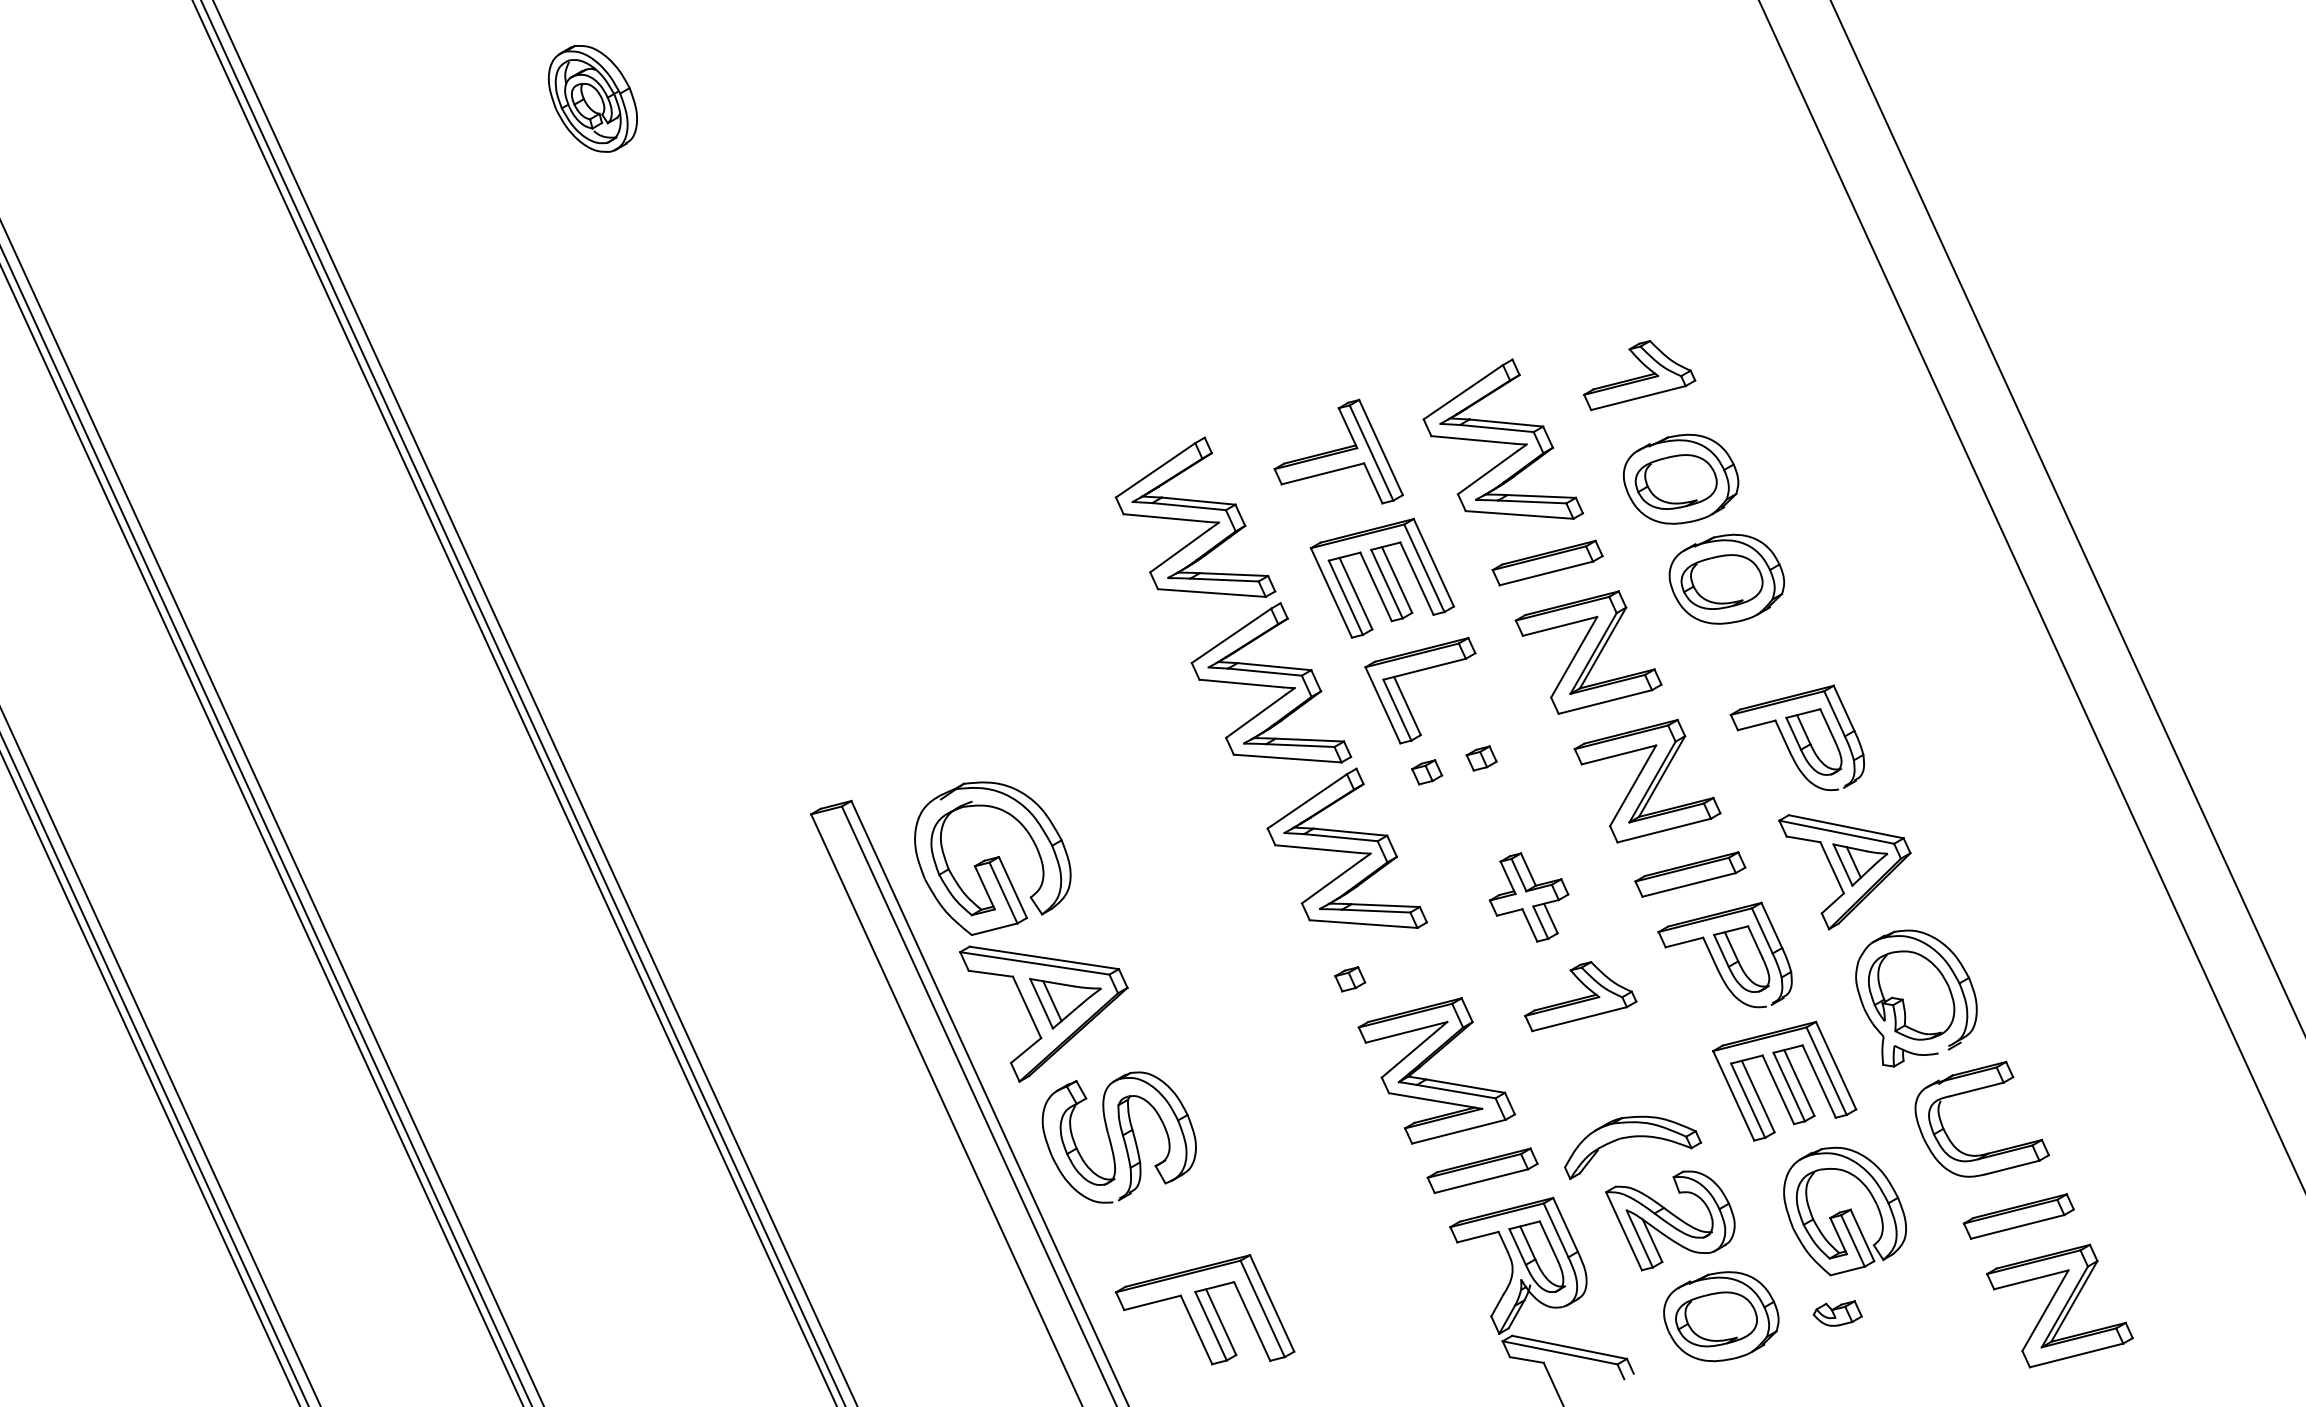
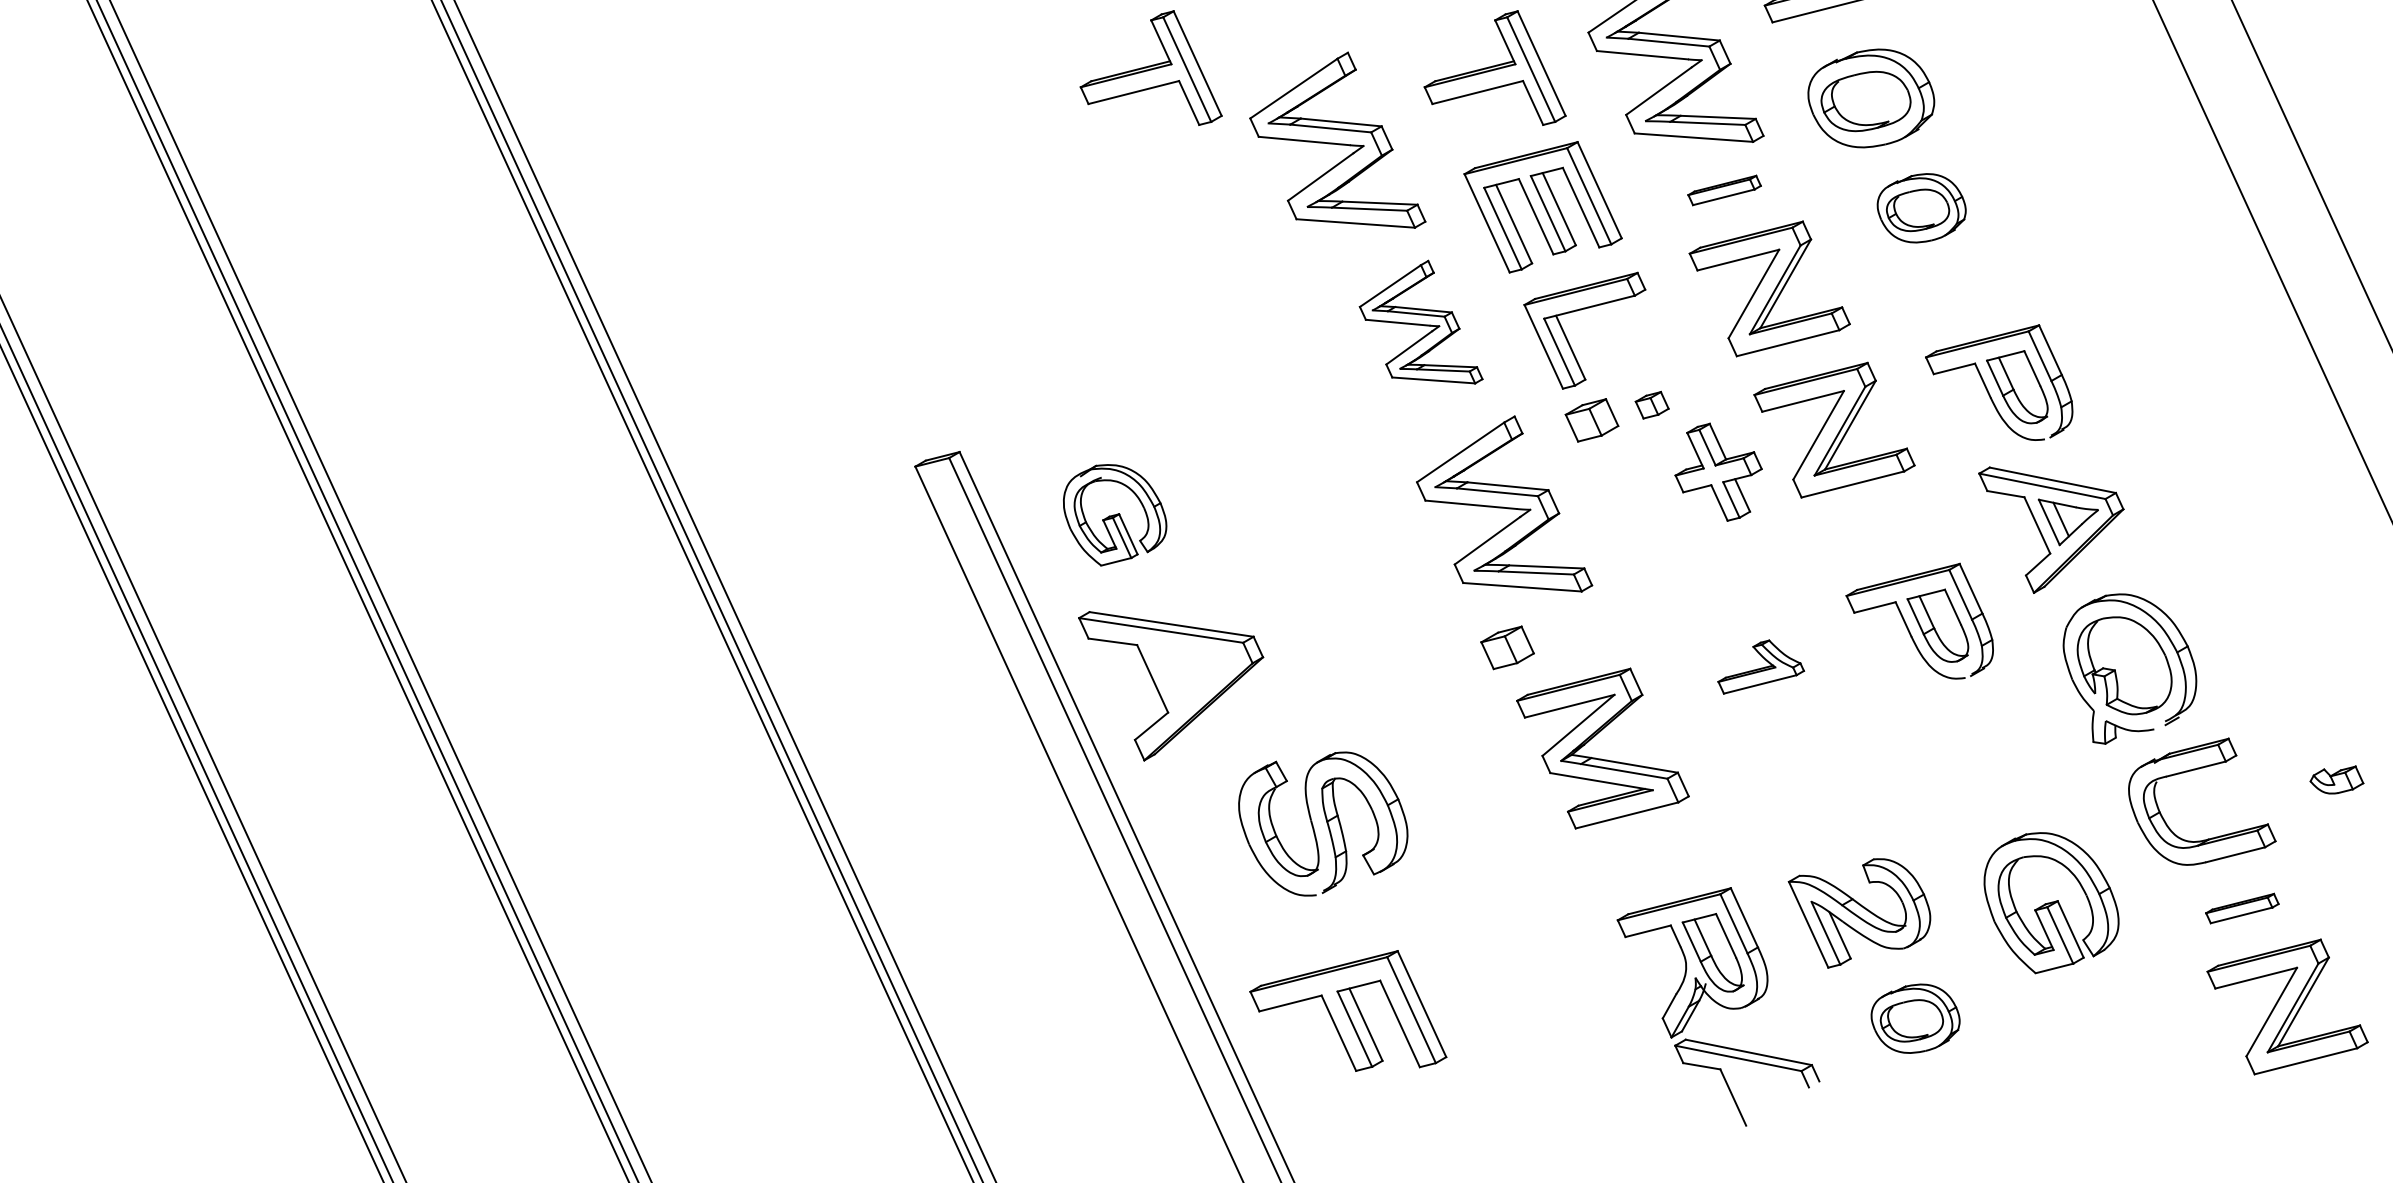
part: (1025, 451) -> (1150, 67), added
part: (1547, 562) -> (1724, 189), size x0.6
part: (1726, 578) -> (1921, 207), size x0.7
part: (1271, 682) -> (1421, 321), size x0.7
part: (1427, 772) -> (1592, 420), size x1.6
part: (992, 858) -> (1114, 515), size x0.6
part: (1690, 874) -> (1881, 532), removed
part: (1528, 897) -> (1717, 472), moved
part: (1350, 979) -> (1508, 648), size x1.6
part: (1580, 996) -> (1760, 666), size x0.7
part: (1065, 1003) -> (1194, 674), removed
part: (1784, 1080) -> (1984, 759), removed
part: (1118, 1137) -> (1322, 823), moved
part: (1628, 1138) -> (1813, 822), removed
part: (1482, 1170) -> (1653, 858), removed
part: (2018, 1216) -> (2242, 908), size x0.6
part: (1837, 1313) -> (2336, 780), moved
part: (1721, 1316) -> (1915, 1018), size x0.7

